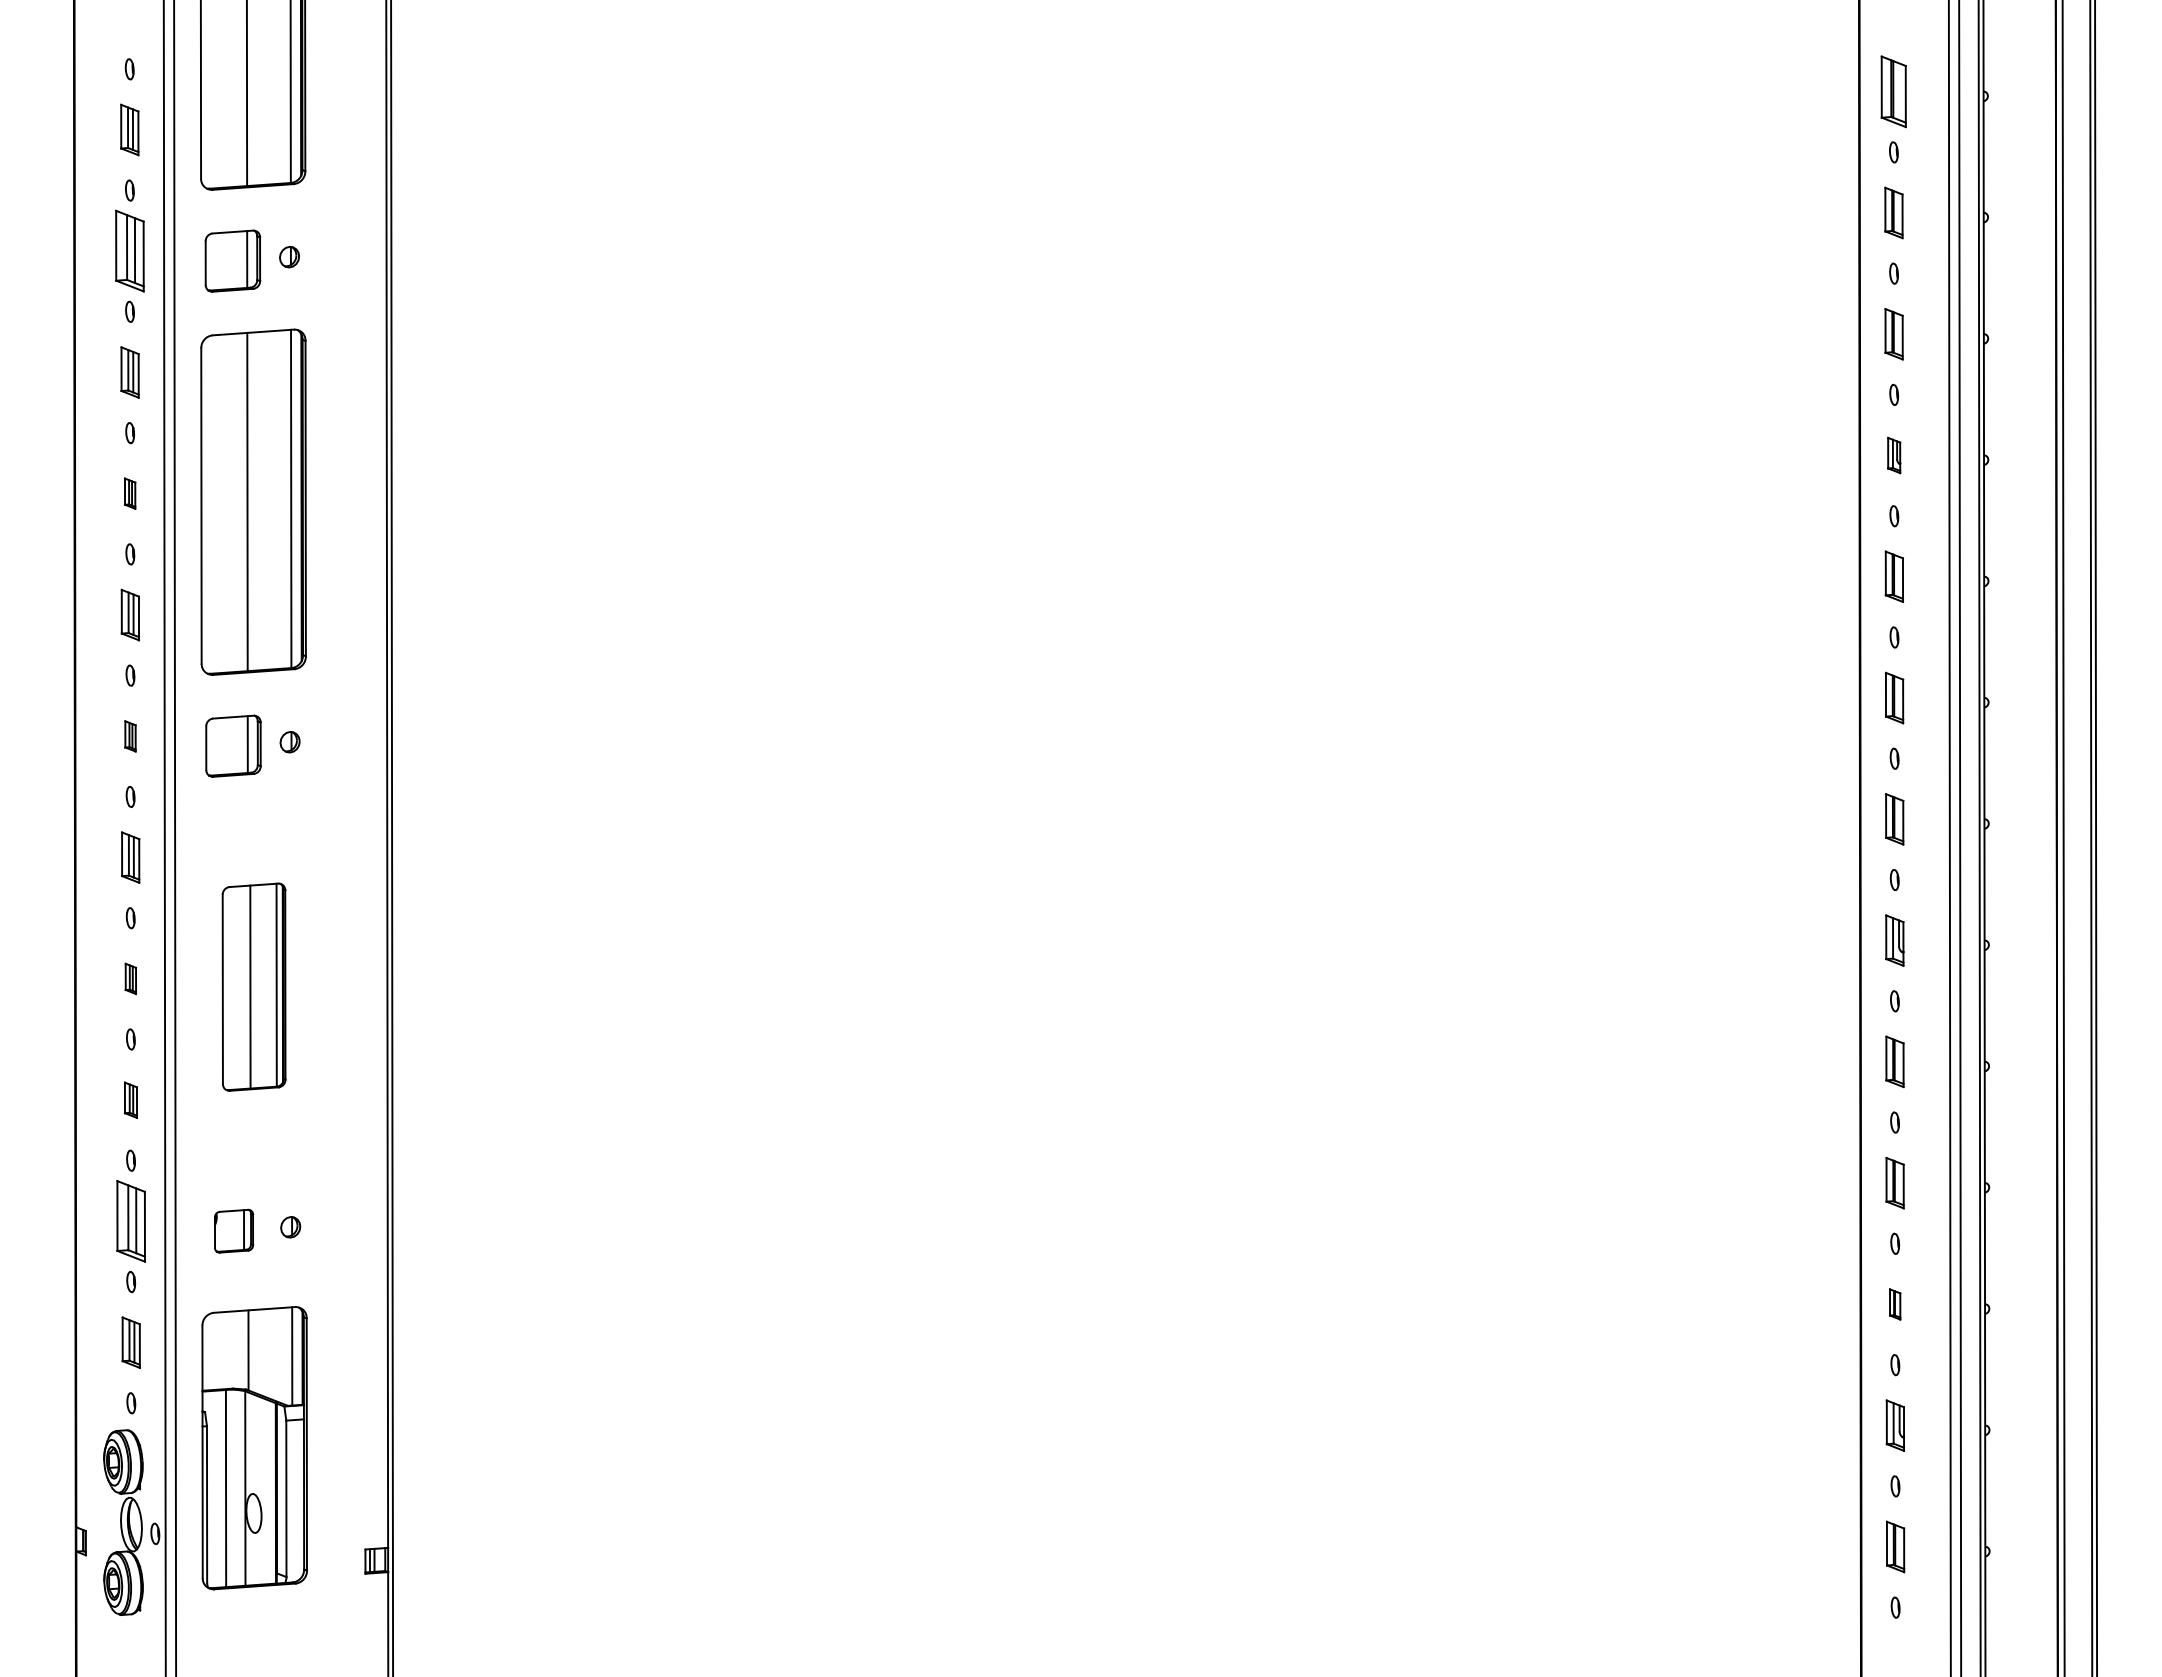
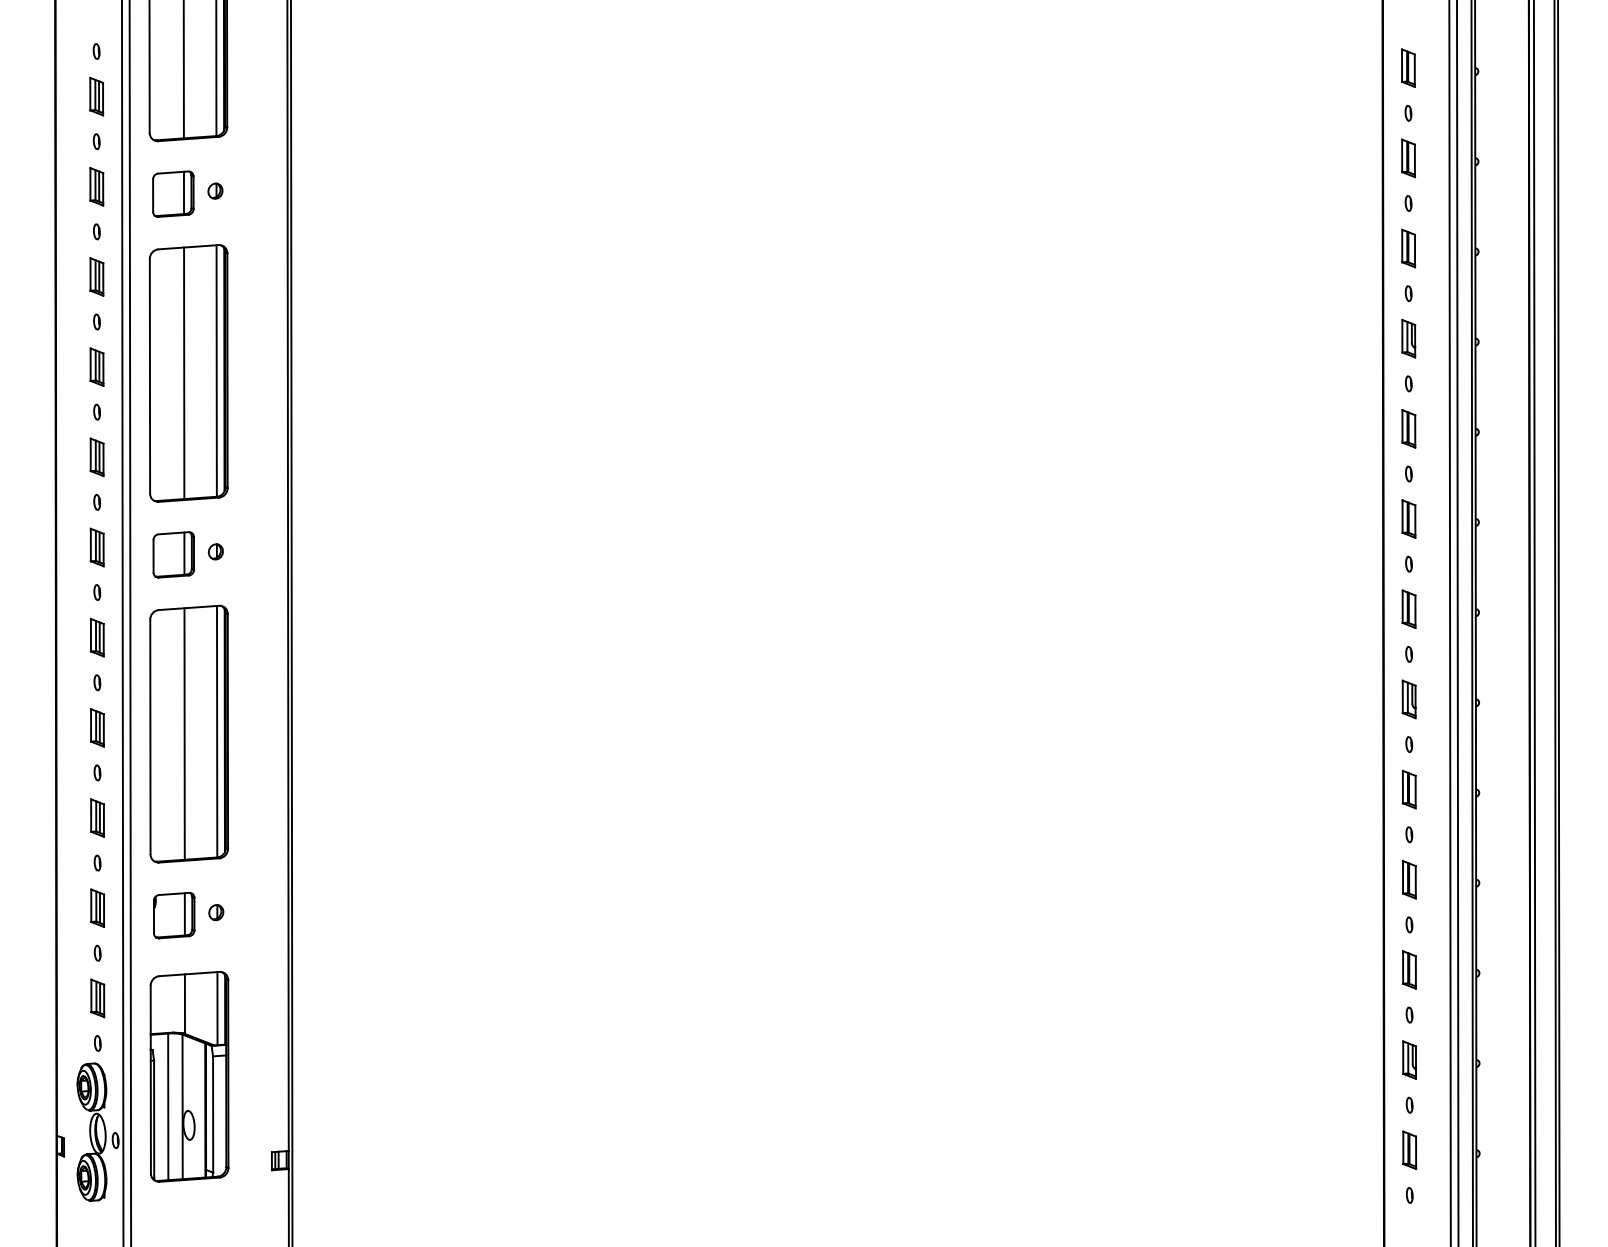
part: (1893, 91) -> (1408, 68), size x0.71
part: (129, 251) -> (96, 187), size x0.62
part: (1893, 455) -> (1408, 338), size x1.43
part: (129, 493) -> (96, 366), size x1.67
part: (130, 736) -> (97, 547), size x1.67
part: (130, 978) -> (97, 727), size x1.67
part: (253, 986) -> (188, 733), size x1.67
part: (130, 1100) -> (97, 818), size x1.43
part: (130, 1221) -> (97, 908), size x0.62
part: (233, 1230) -> (173, 914), size x1.43
part: (1894, 1304) -> (1408, 970), size x1.67

